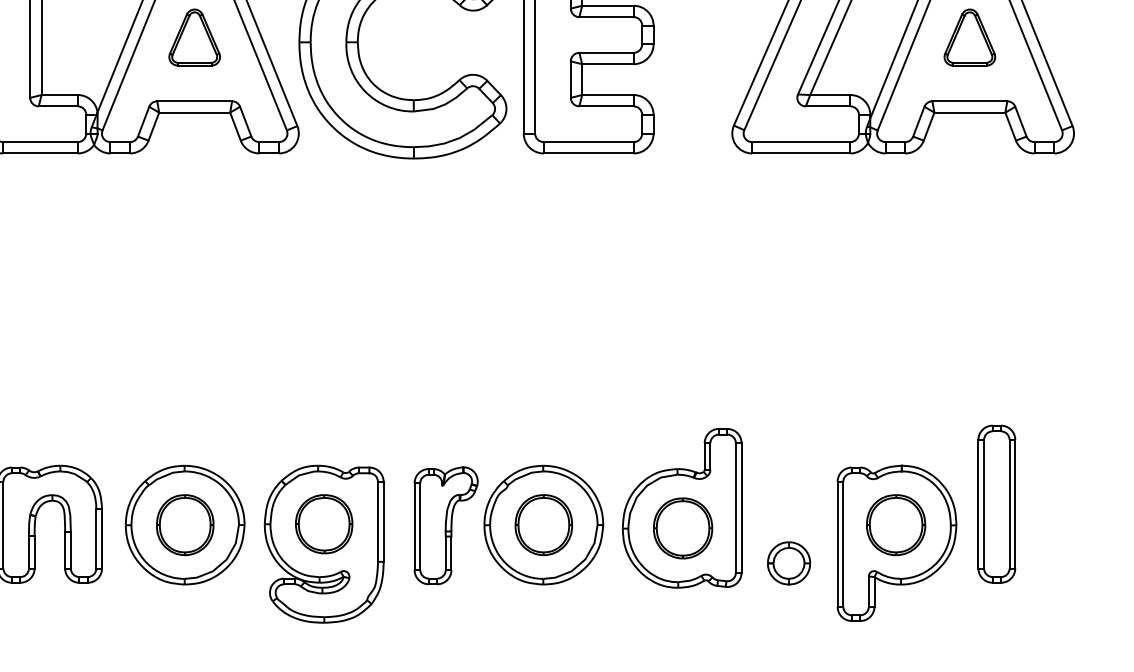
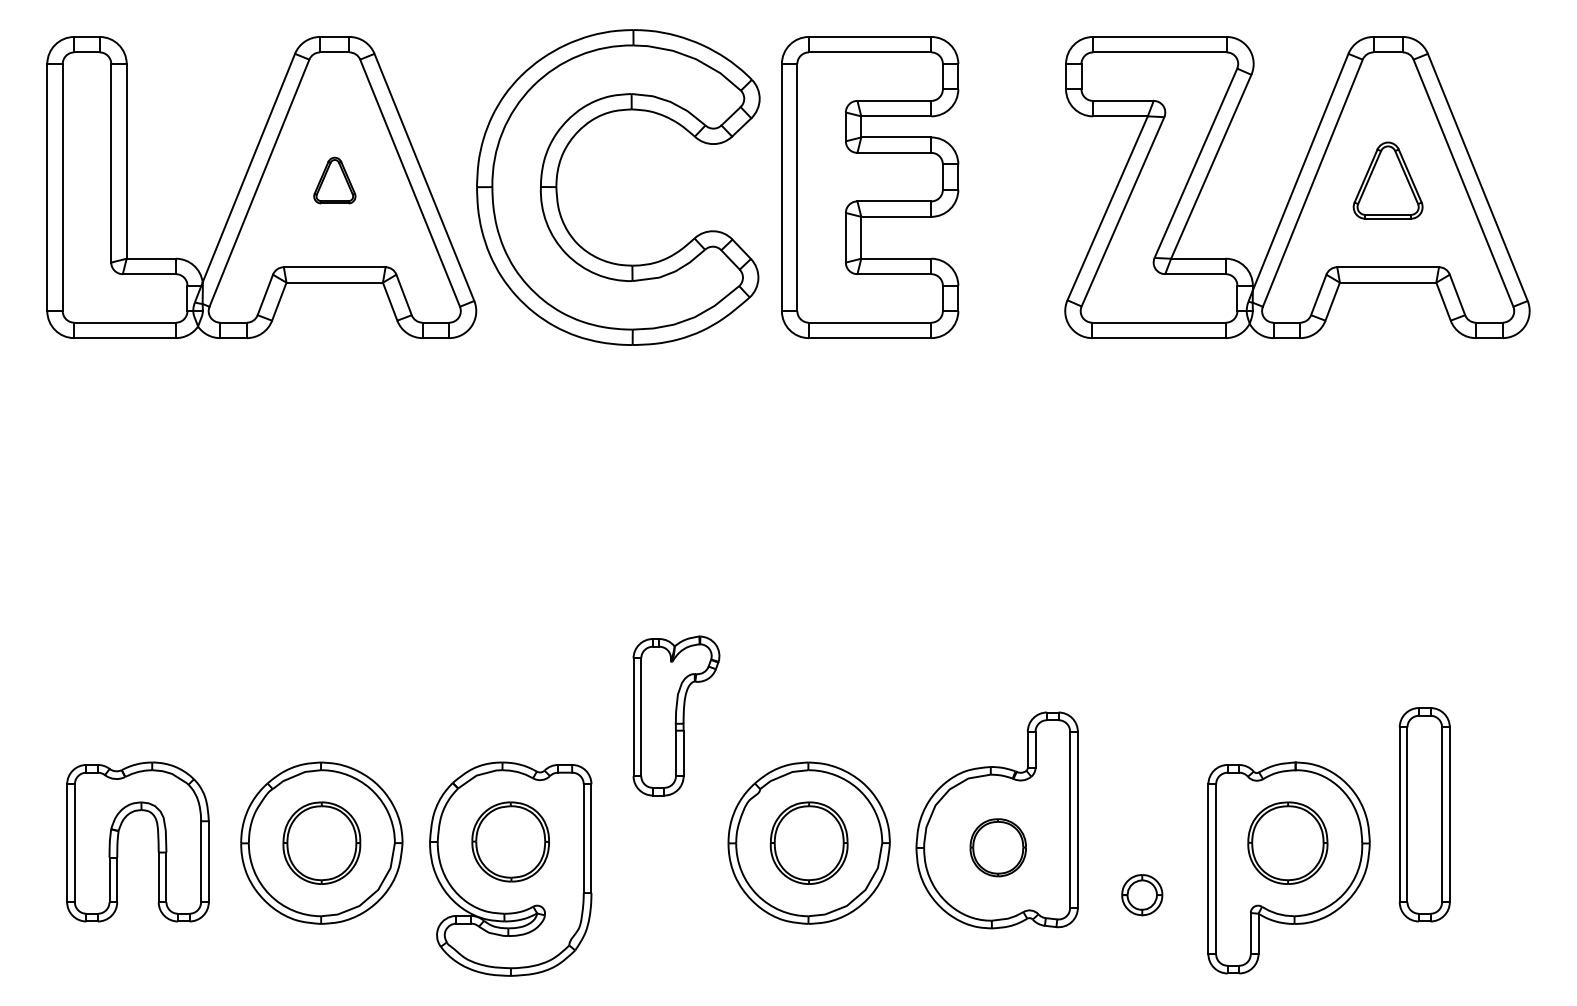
part: (194, 37) -> (334, 180), size x0.6
part: (446, 525) -> (676, 715), moved
part: (682, 528) -> (997, 847), size x0.7
part: (788, 562) -> (1141, 894), size x0.7

